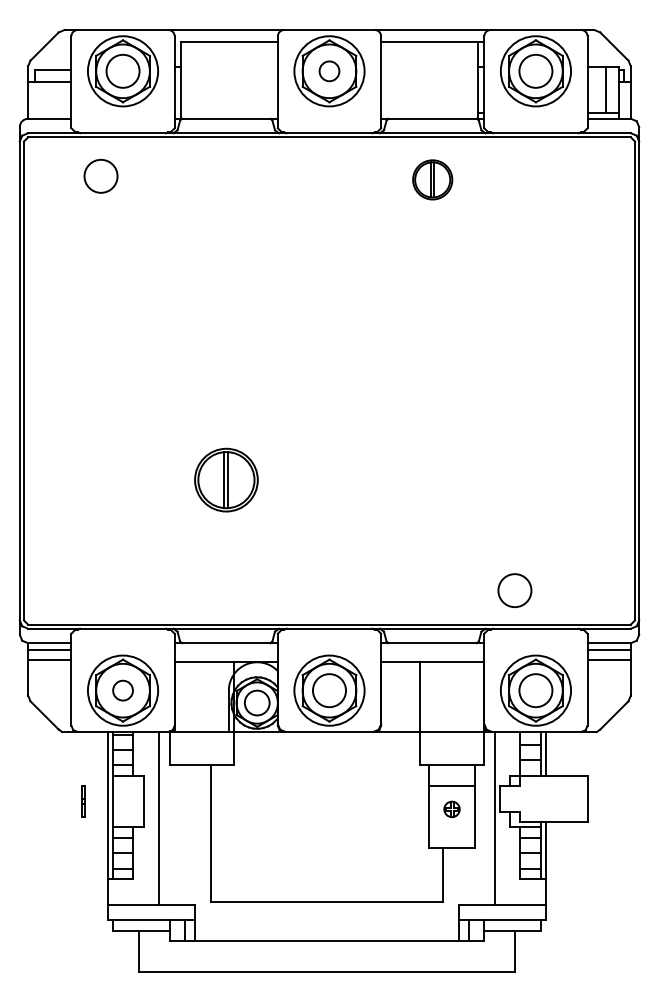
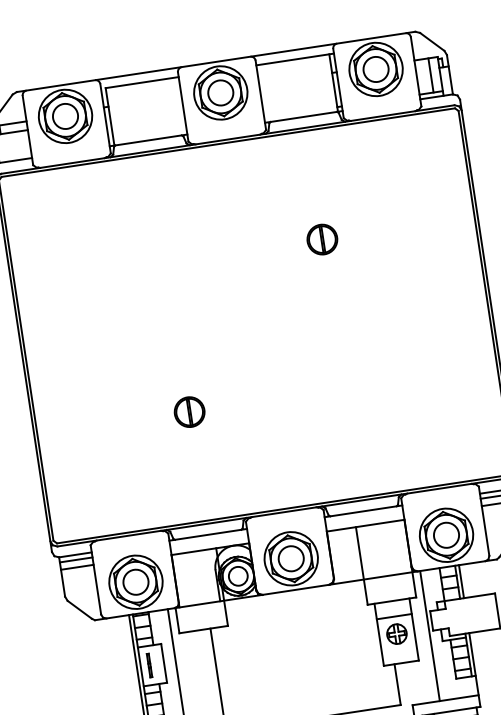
circle: (329, 70) -> (220, 92), size x1.67
circle: (100, 175) -> (60, 197), removed
part: (432, 179) -> (322, 239), moved
part: (225, 479) -> (189, 411), size x0.62
circle: (514, 590) -> (419, 462), removed
circle: (122, 690) -> (135, 582), size x1.67
line: (82, 801) -> (148, 665), moved
part: (451, 809) -> (396, 634), size x1.67

